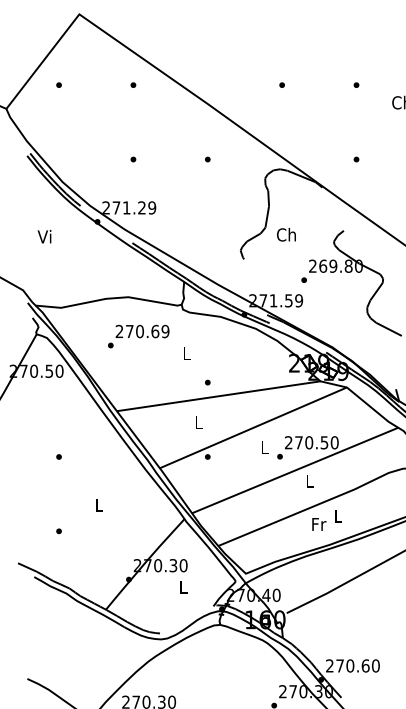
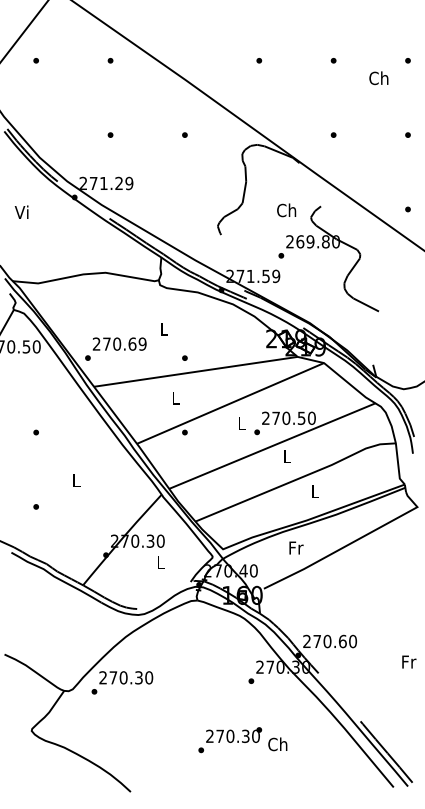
text: (286, 234) -> (286, 210), moved
text: (138, 335) -> (115, 348), moved
text: (319, 523) -> (296, 547), moved

